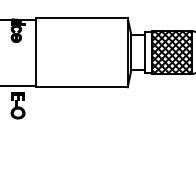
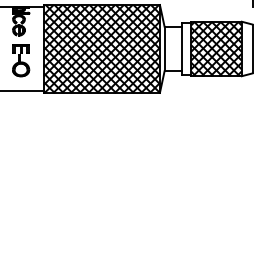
hatch: (81, 52) -> (101, 48), added
part: (18, 105) -> (21, 60), moved

